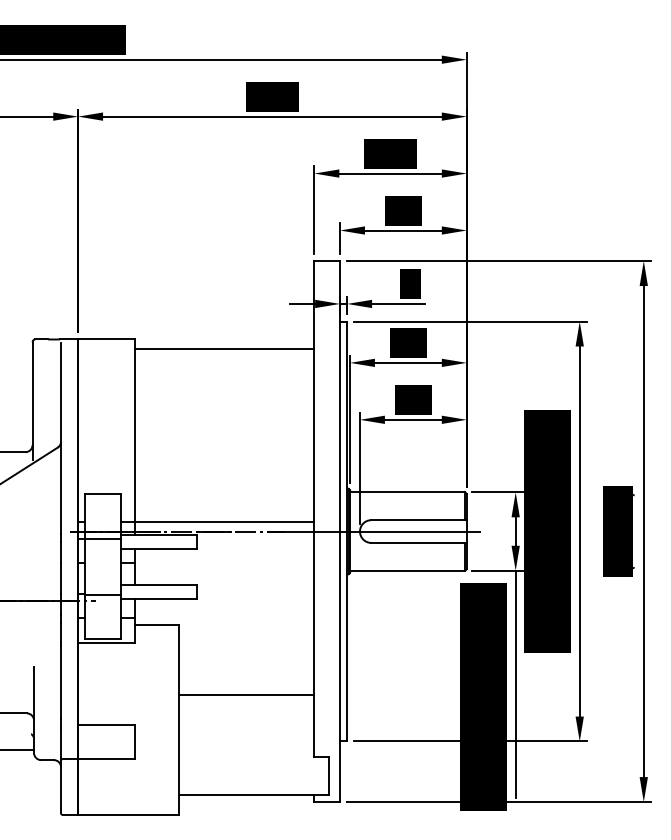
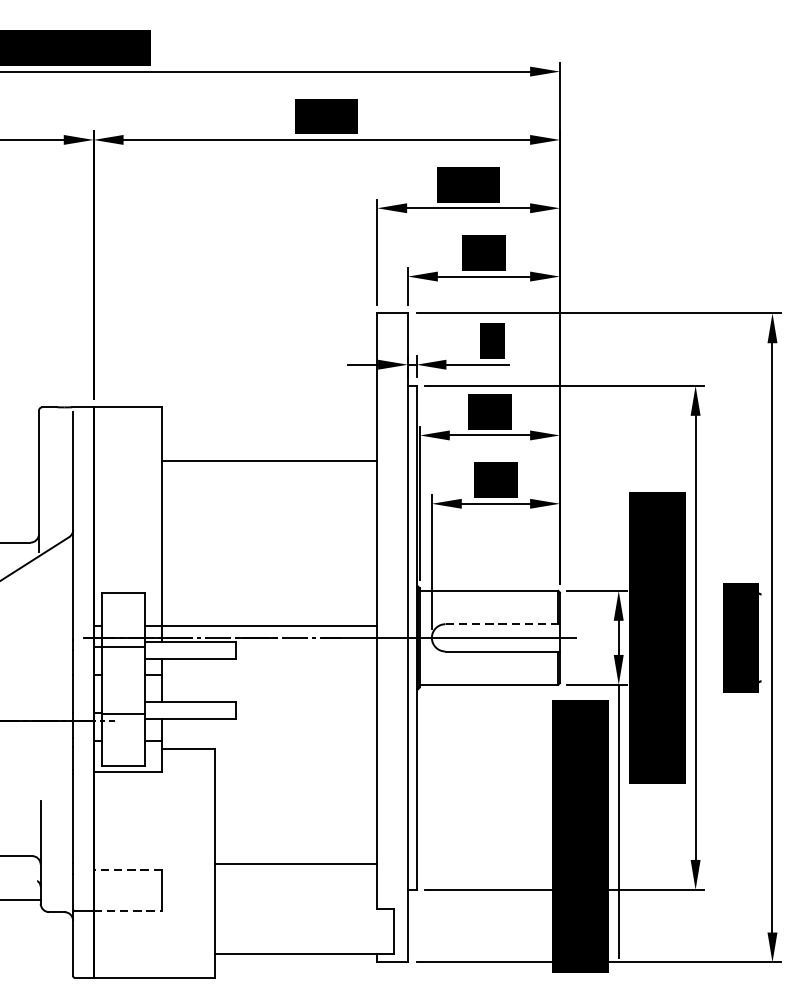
line: (224, 349) -> (269, 461), moved
line: (419, 520) -> (503, 624), solid -> dashed
line: (246, 695) -> (295, 864), moved
line: (106, 725) -> (127, 870), solid -> dashed
line: (107, 759) -> (128, 911), solid -> dashed

